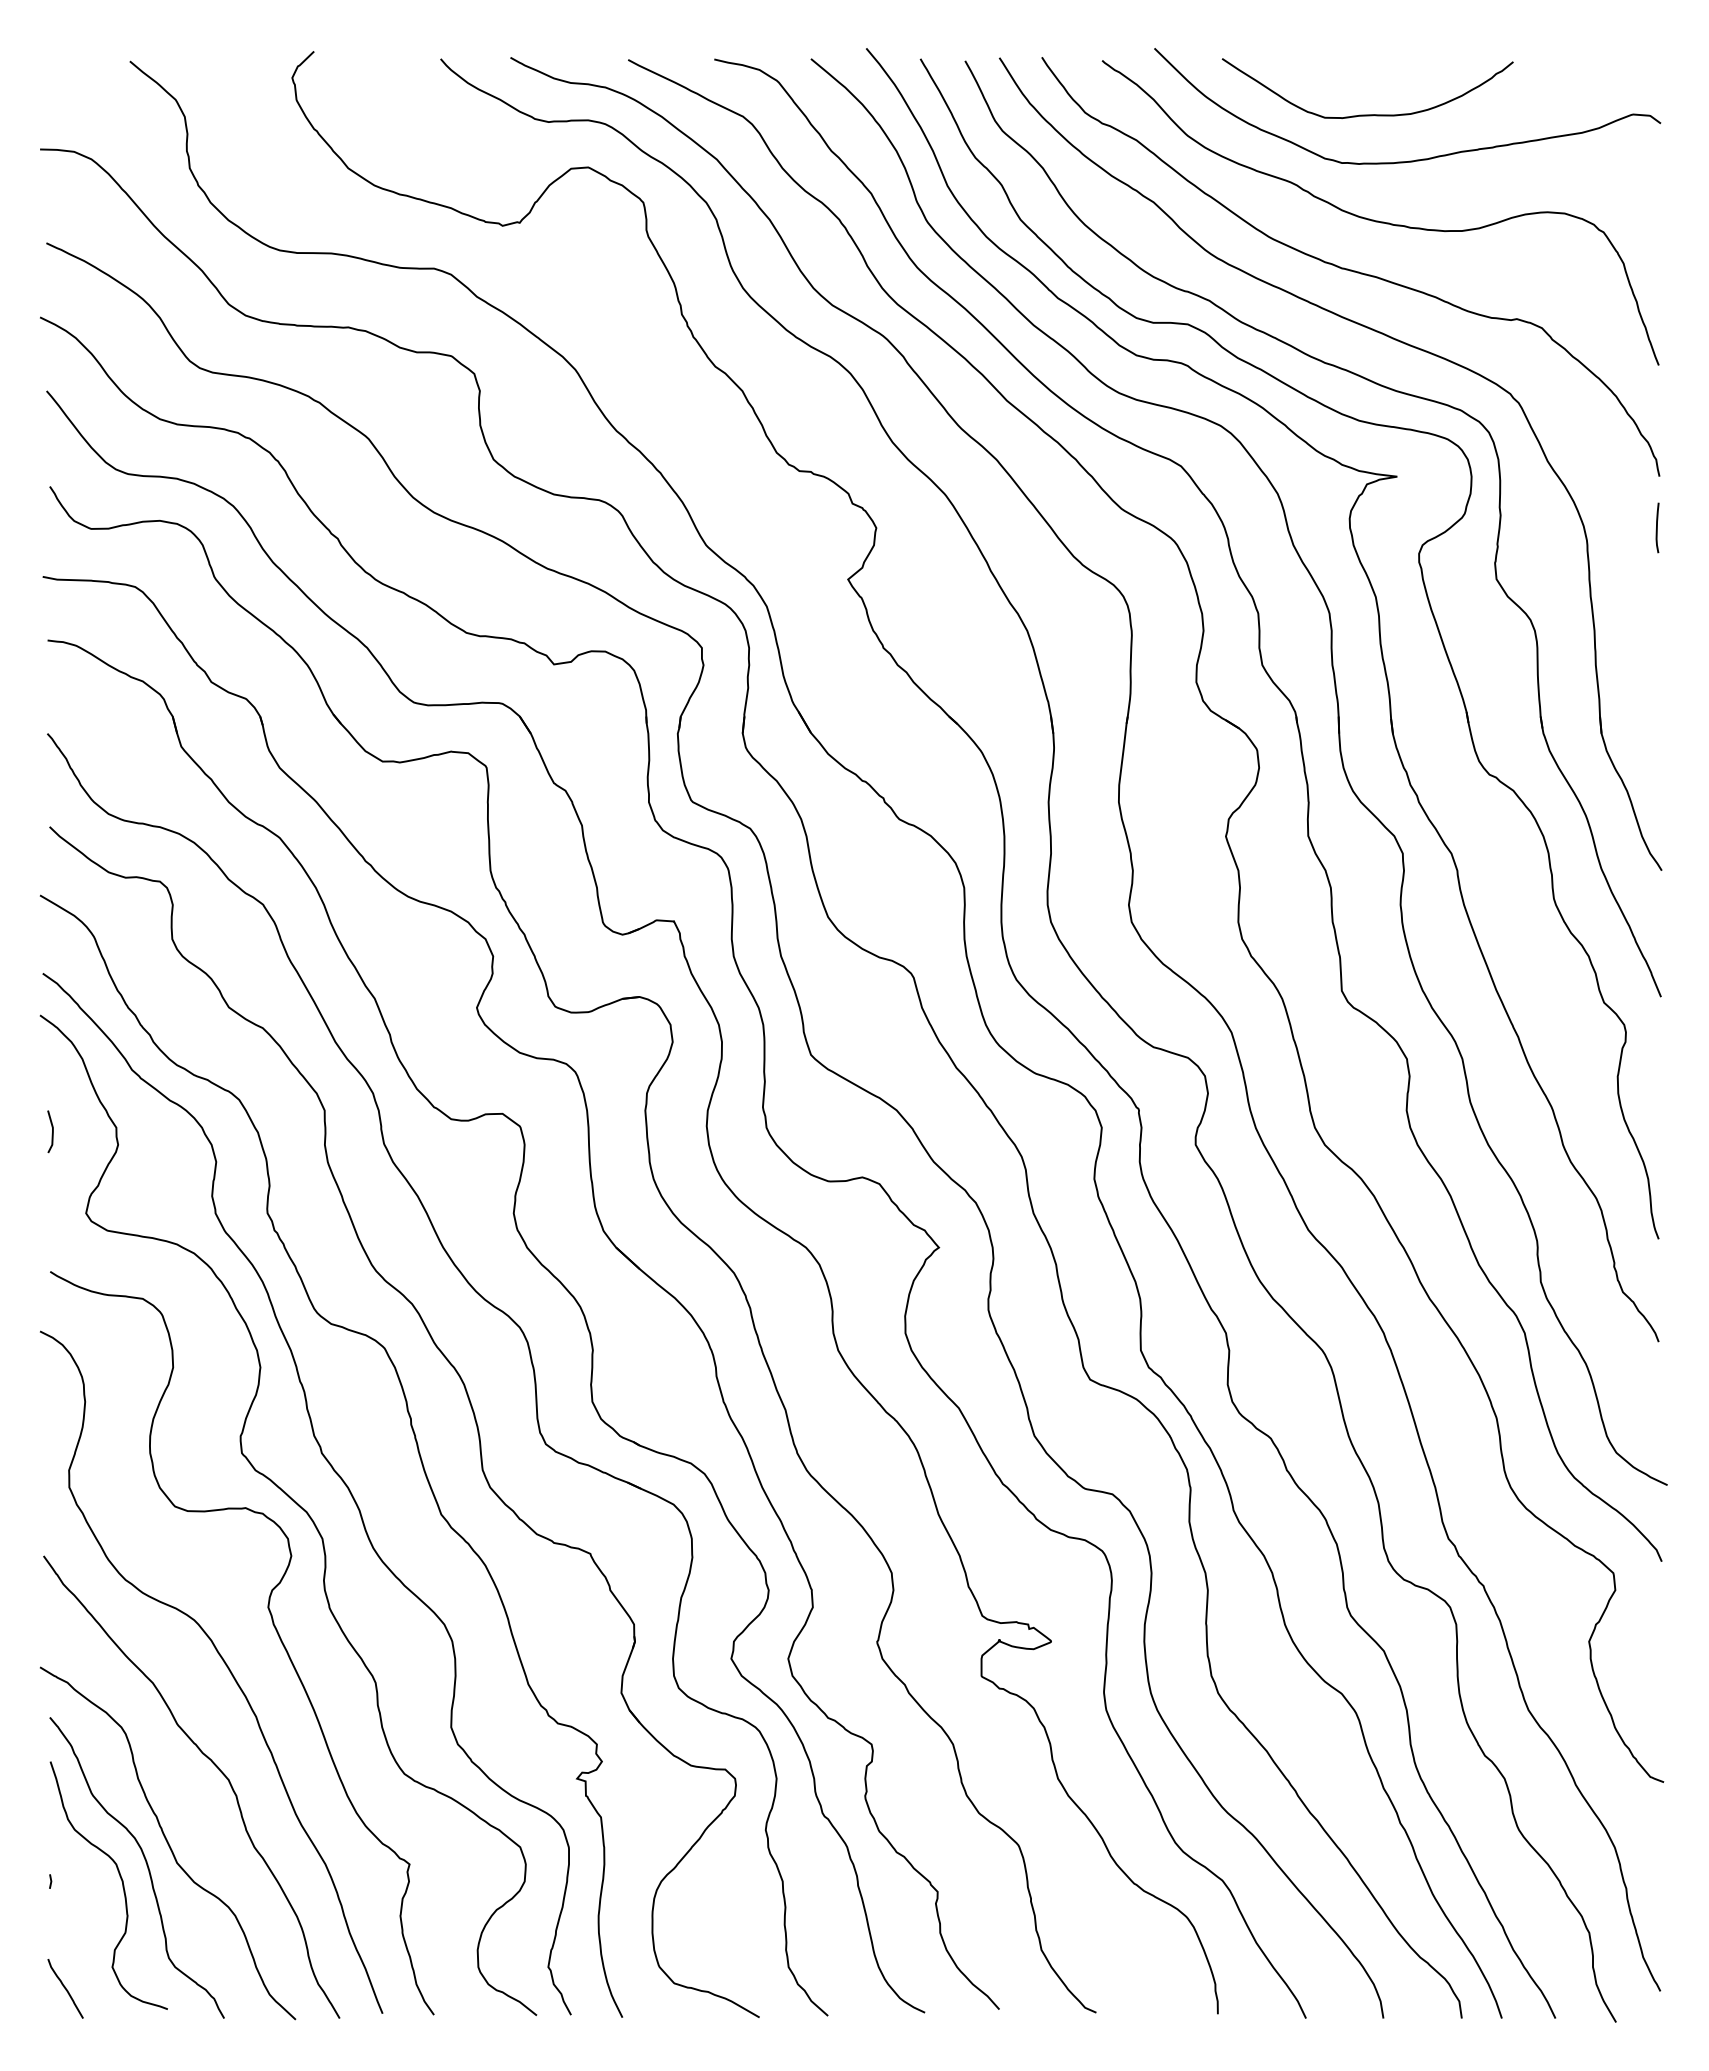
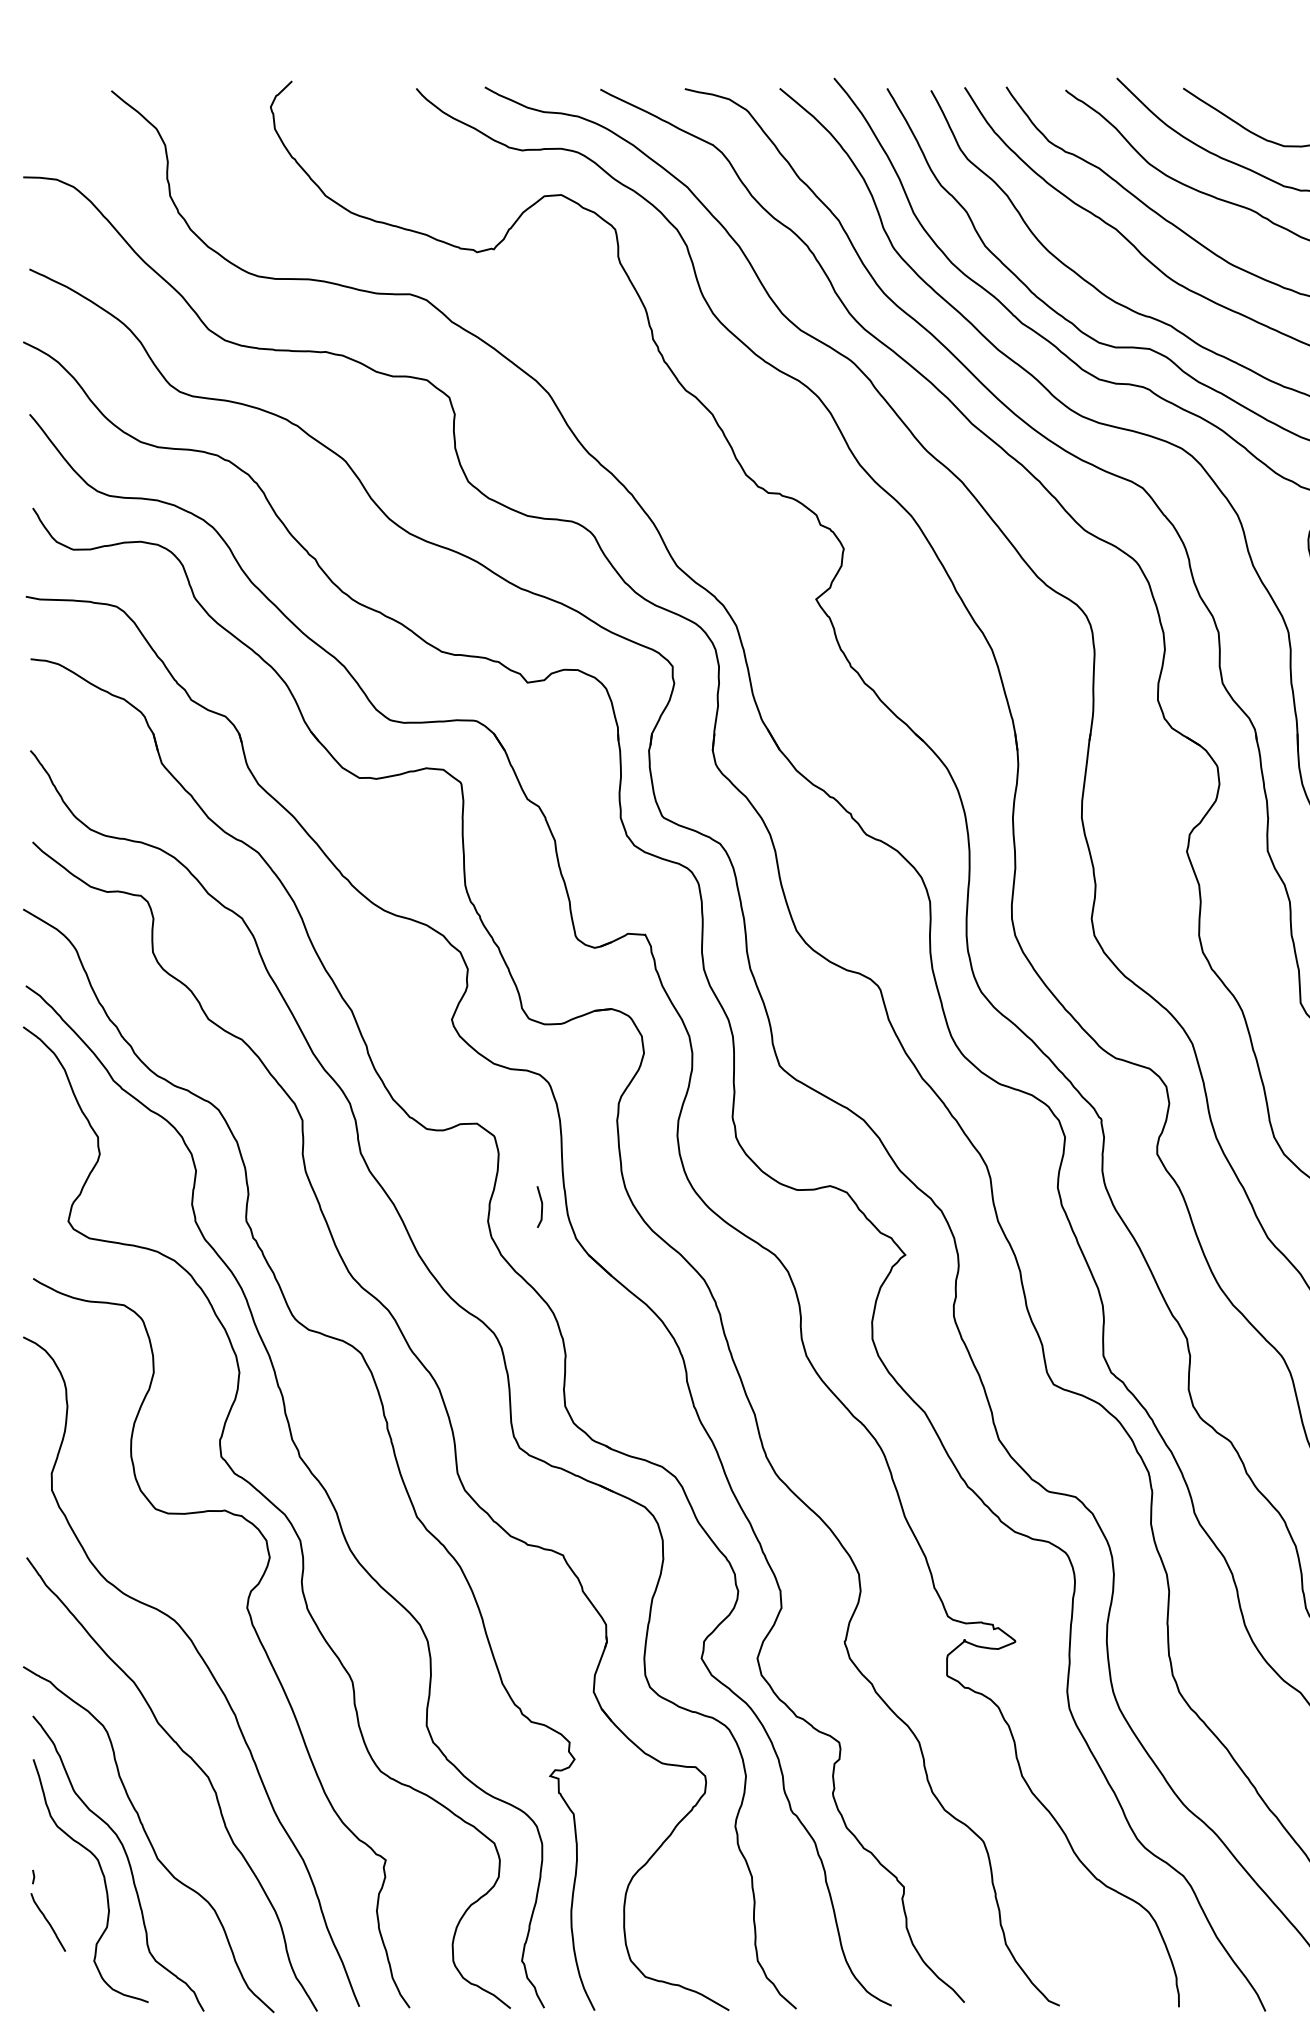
line: (52, 1131) -> (541, 1206), moved
curve: (65, 1988) -> (48, 1922), moved

